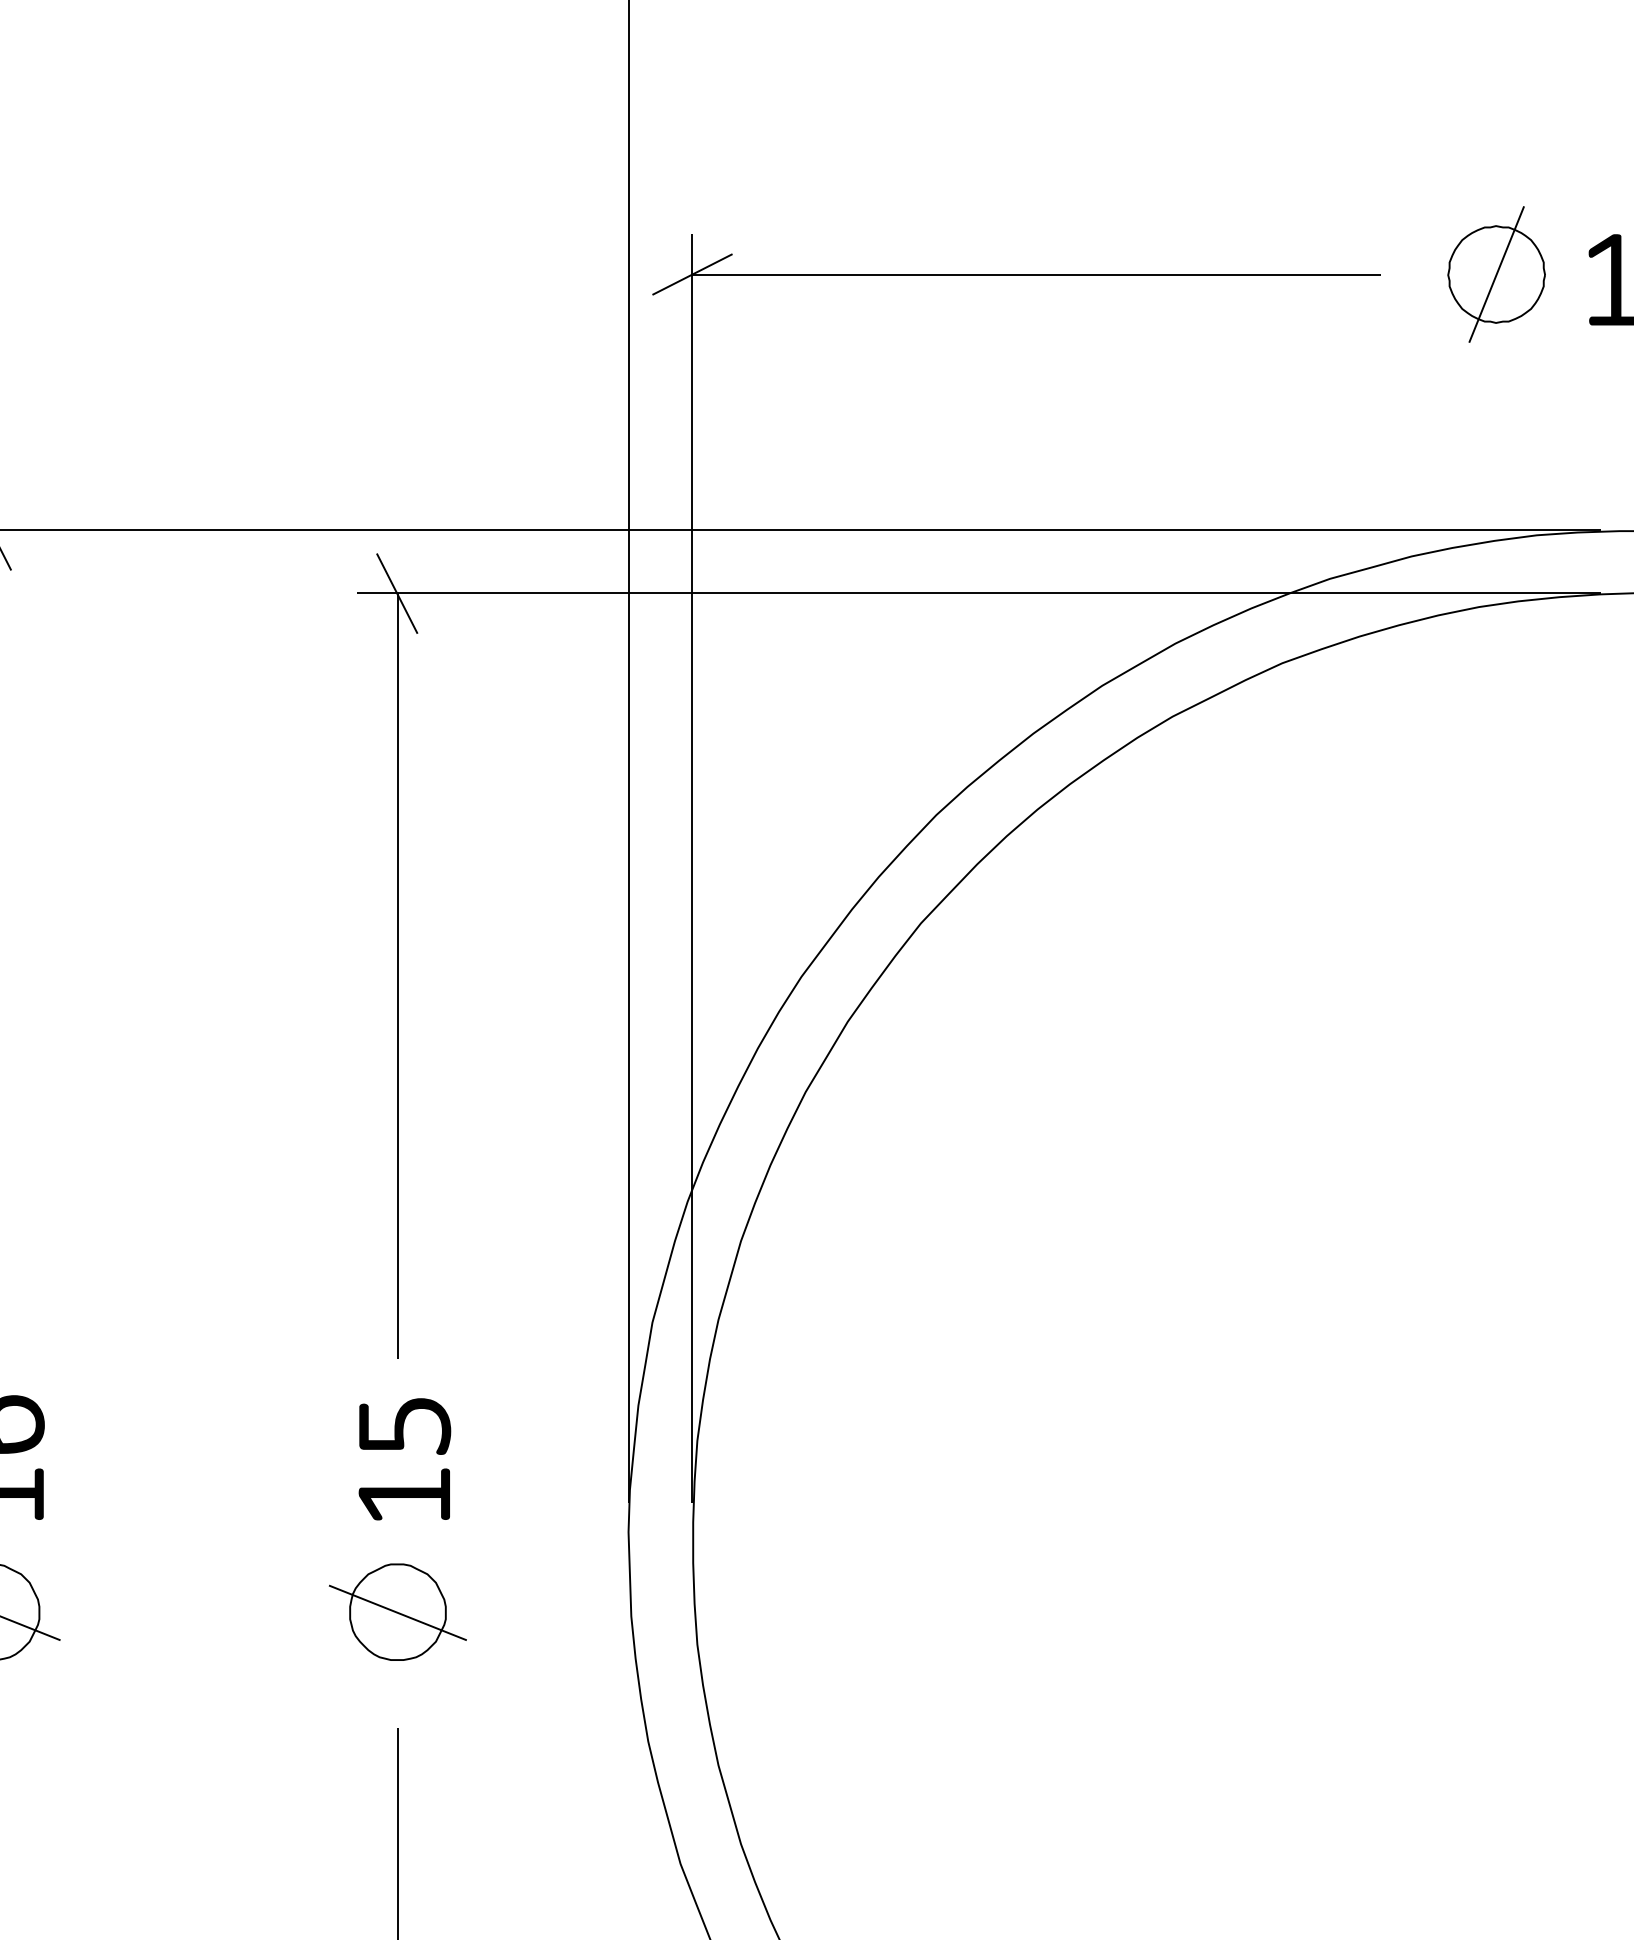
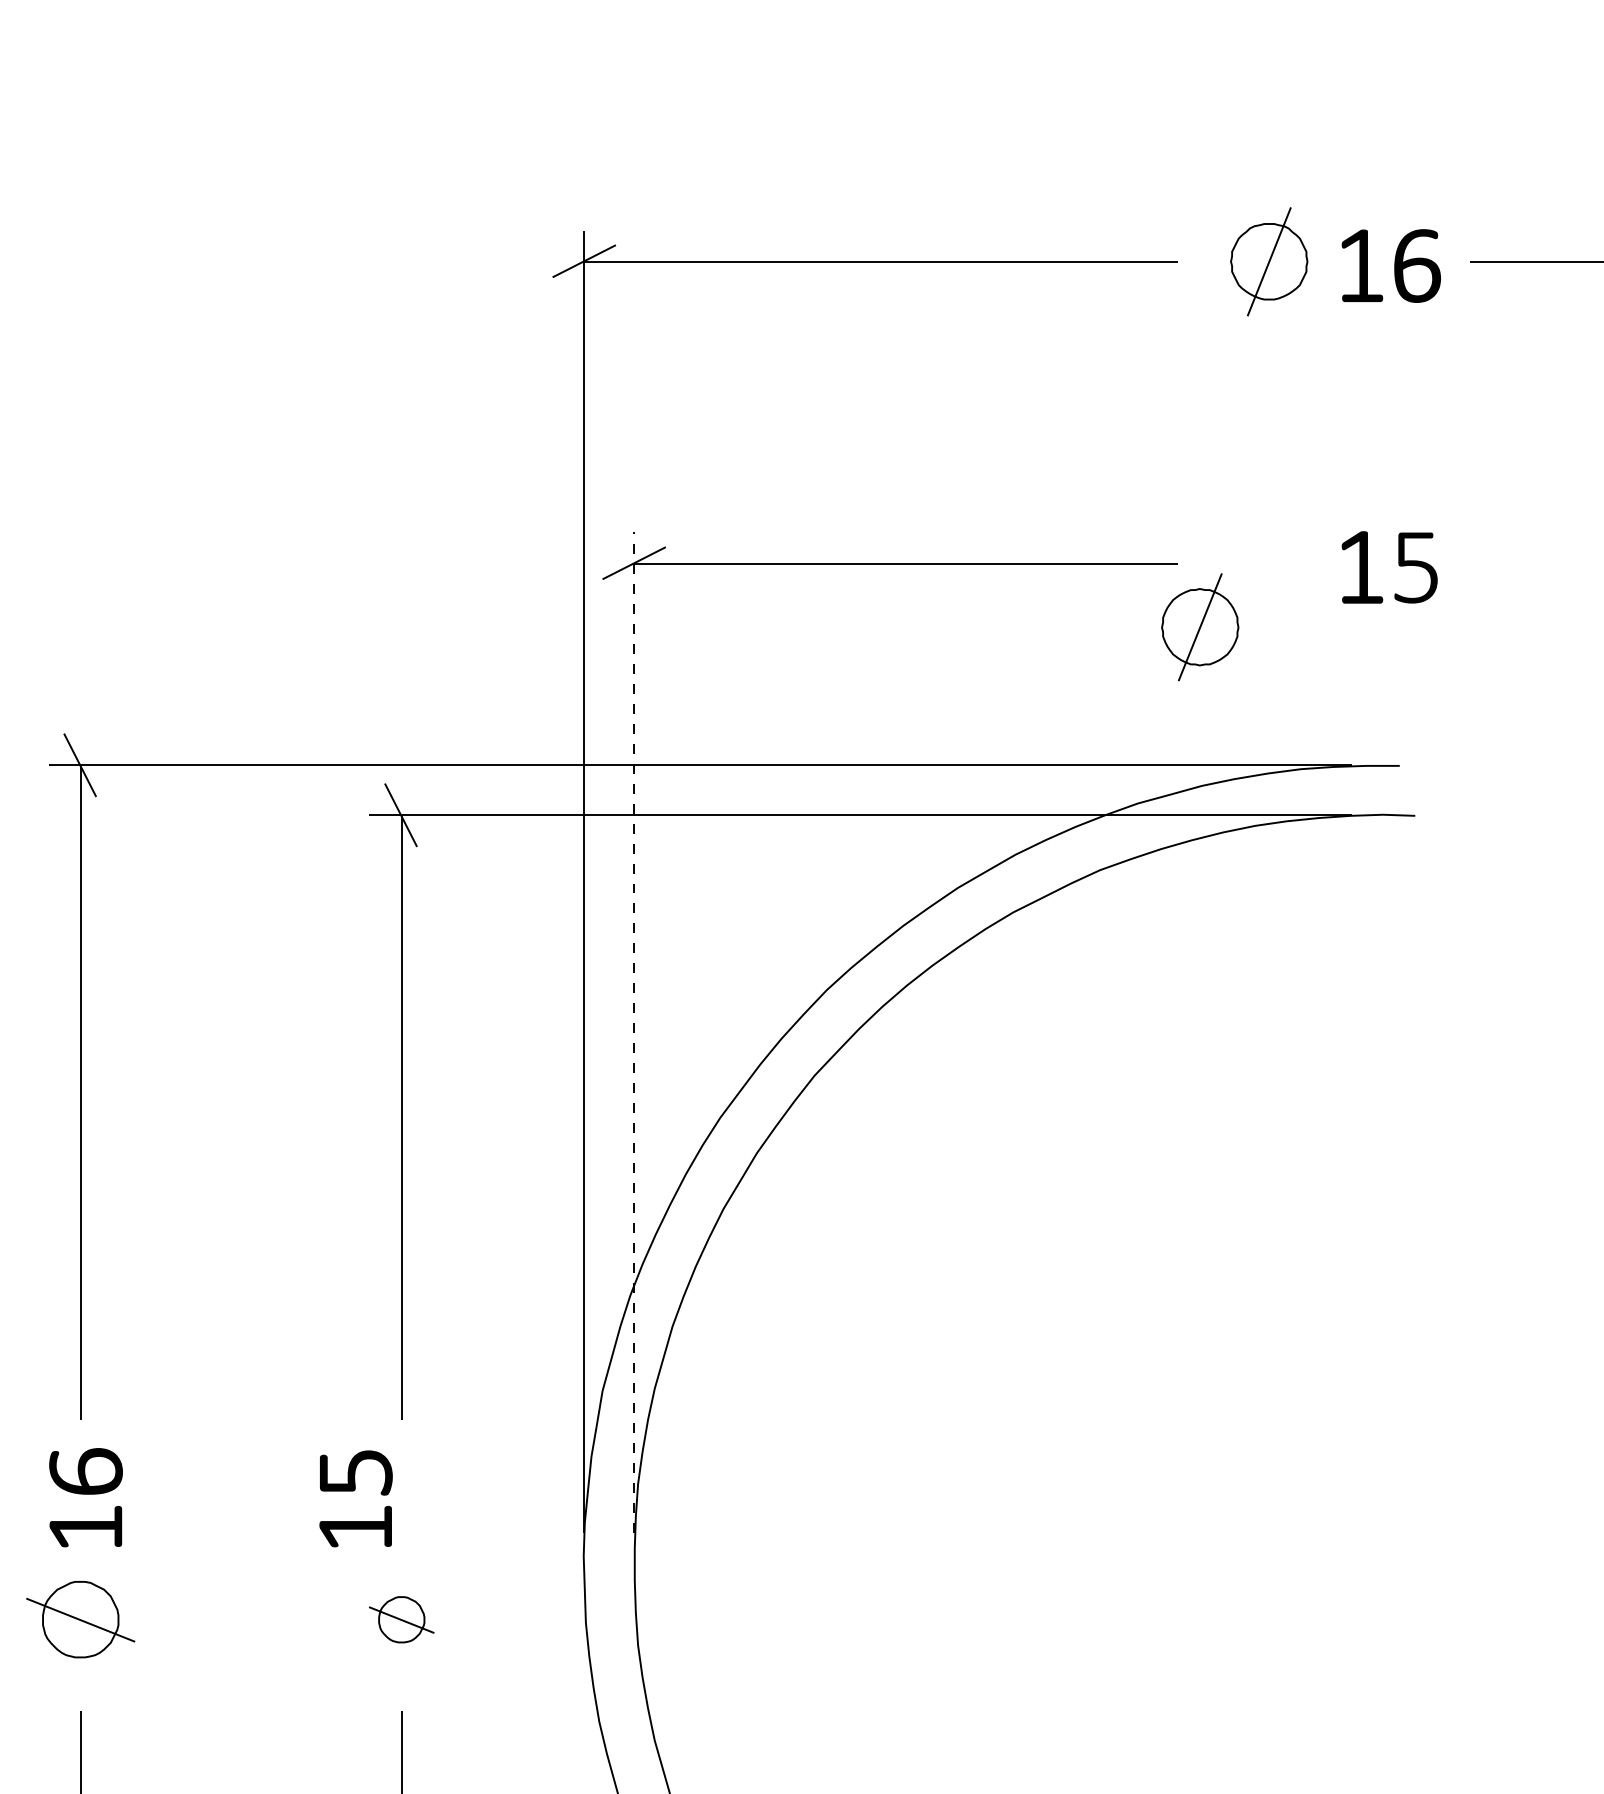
part: (1496, 274) -> (1200, 627), moved
line: (691, 868) -> (633, 1032), solid -> dashed
part: (401, 1449) -> (353, 1491), moved
part: (397, 1612) -> (401, 1619), size x0.6

